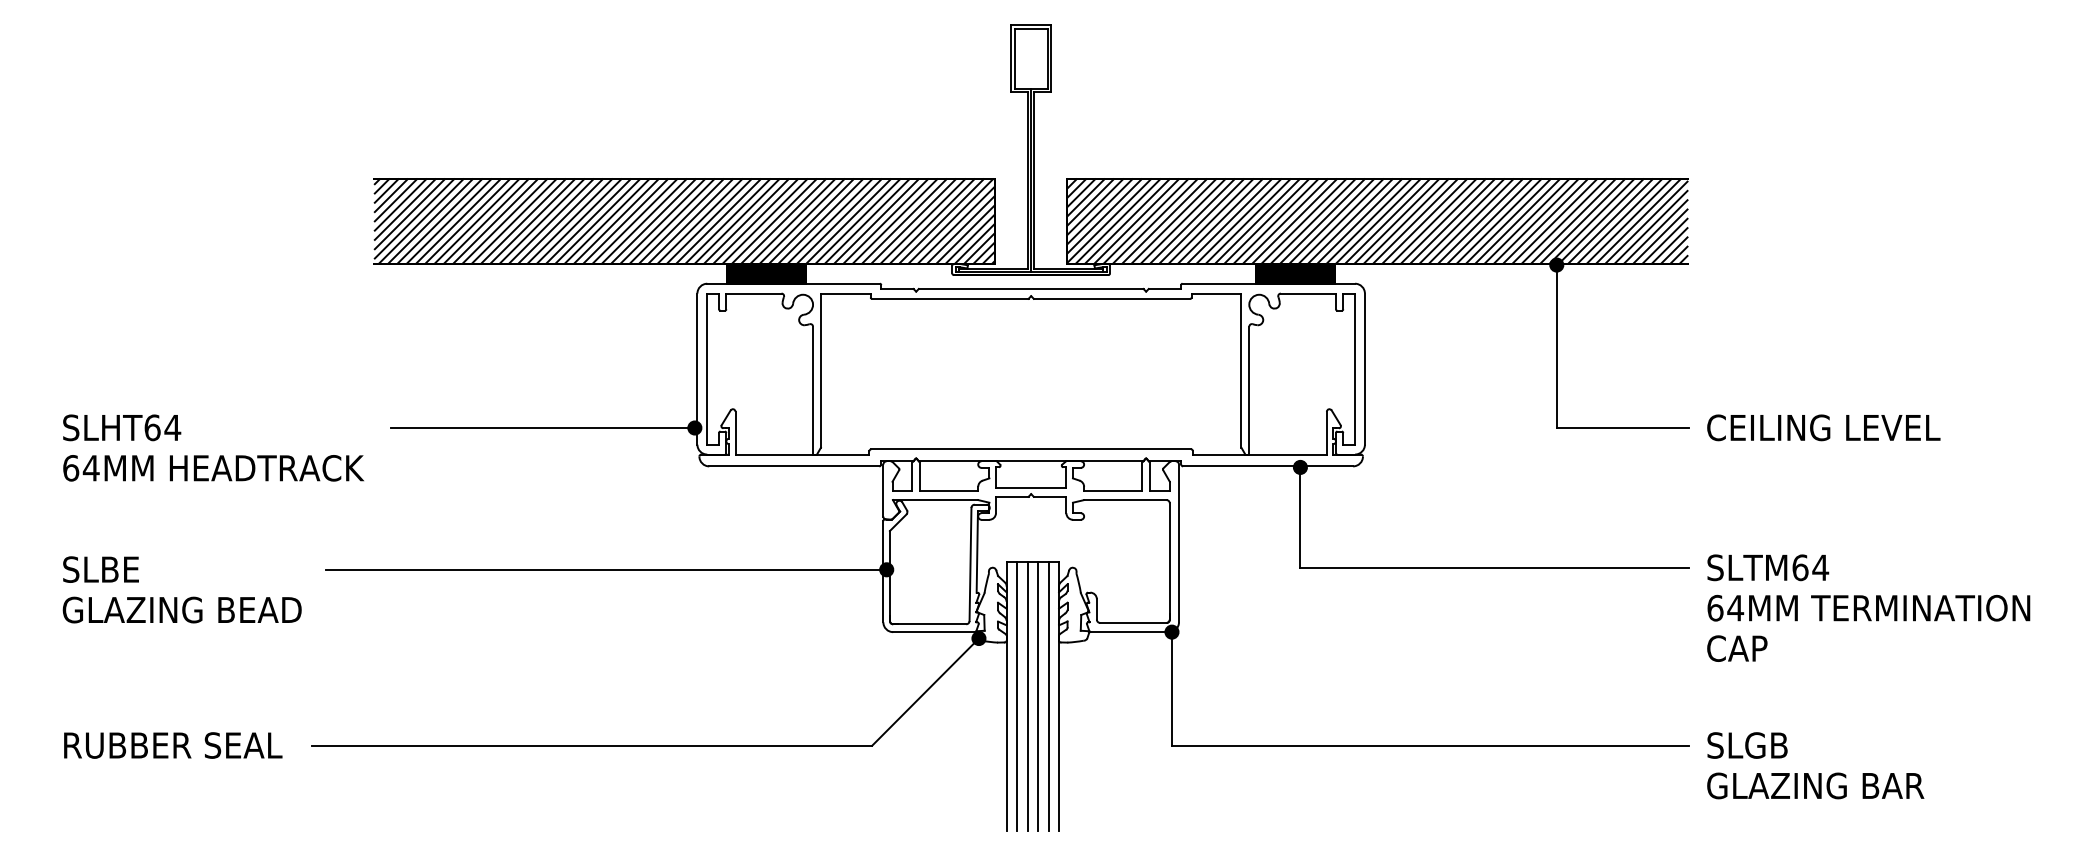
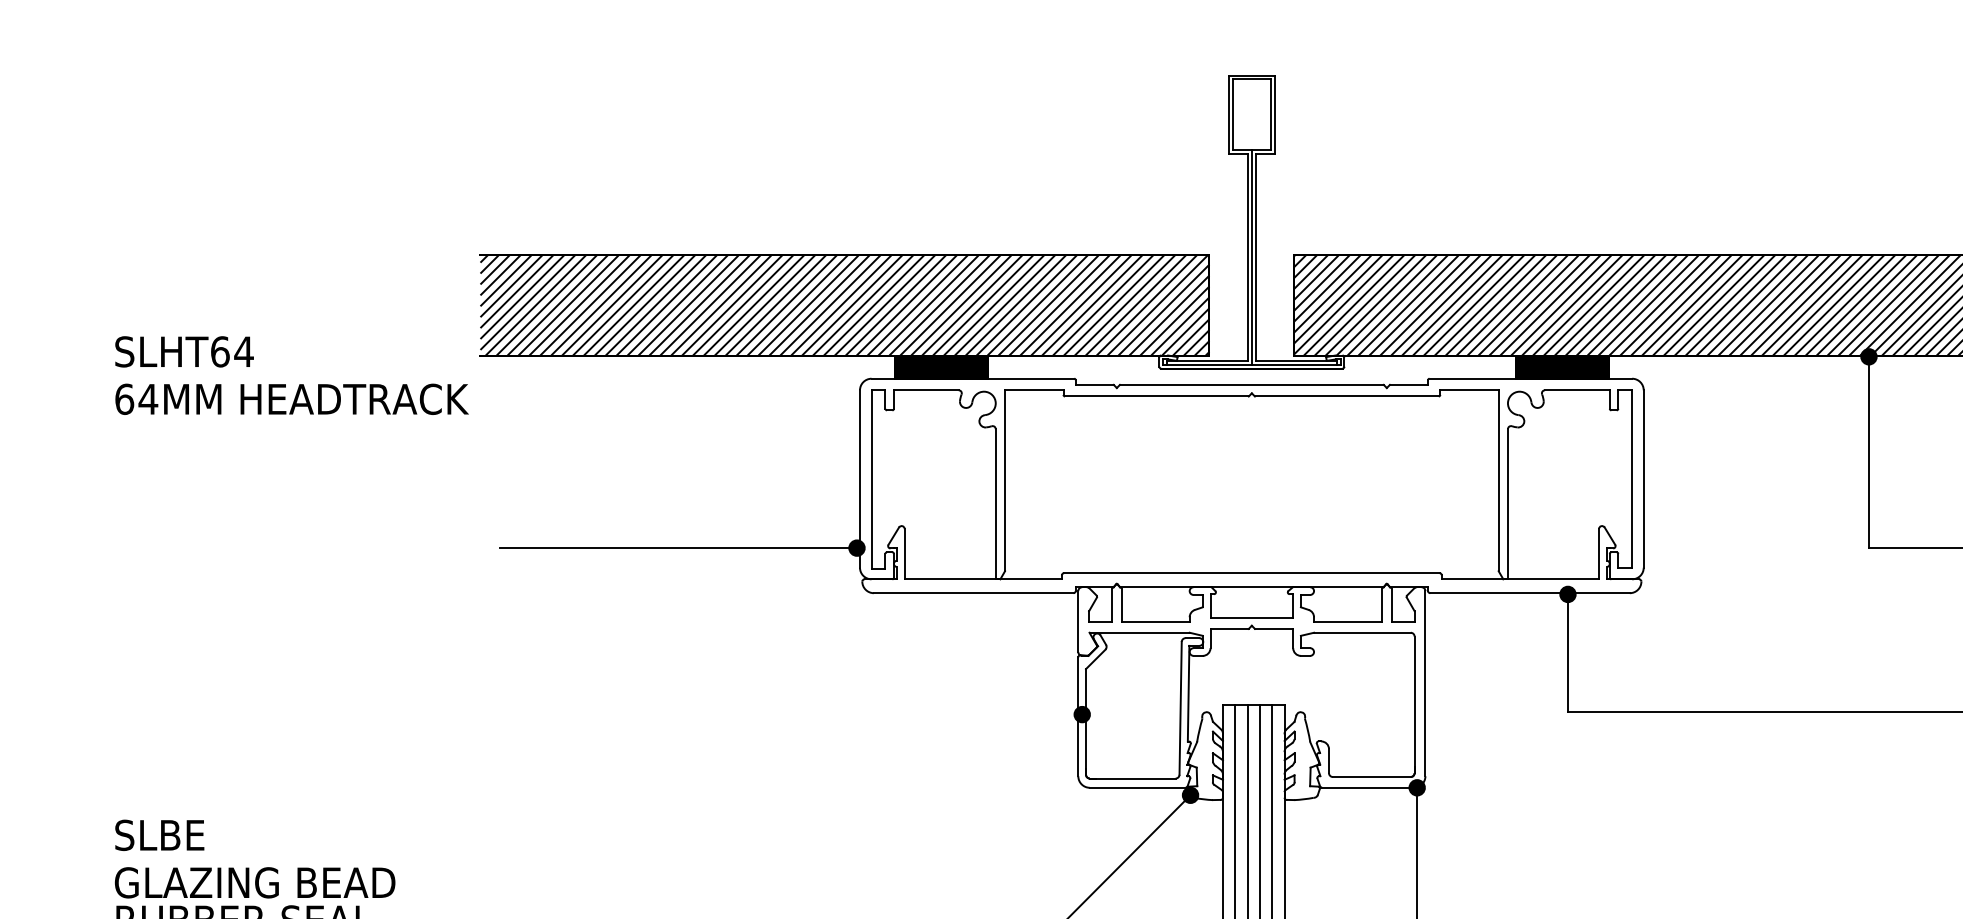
text: (213, 447) -> (291, 374), moved
line: (605, 569) -> (752, 714), removed
text: (181, 589) -> (254, 858), moved

